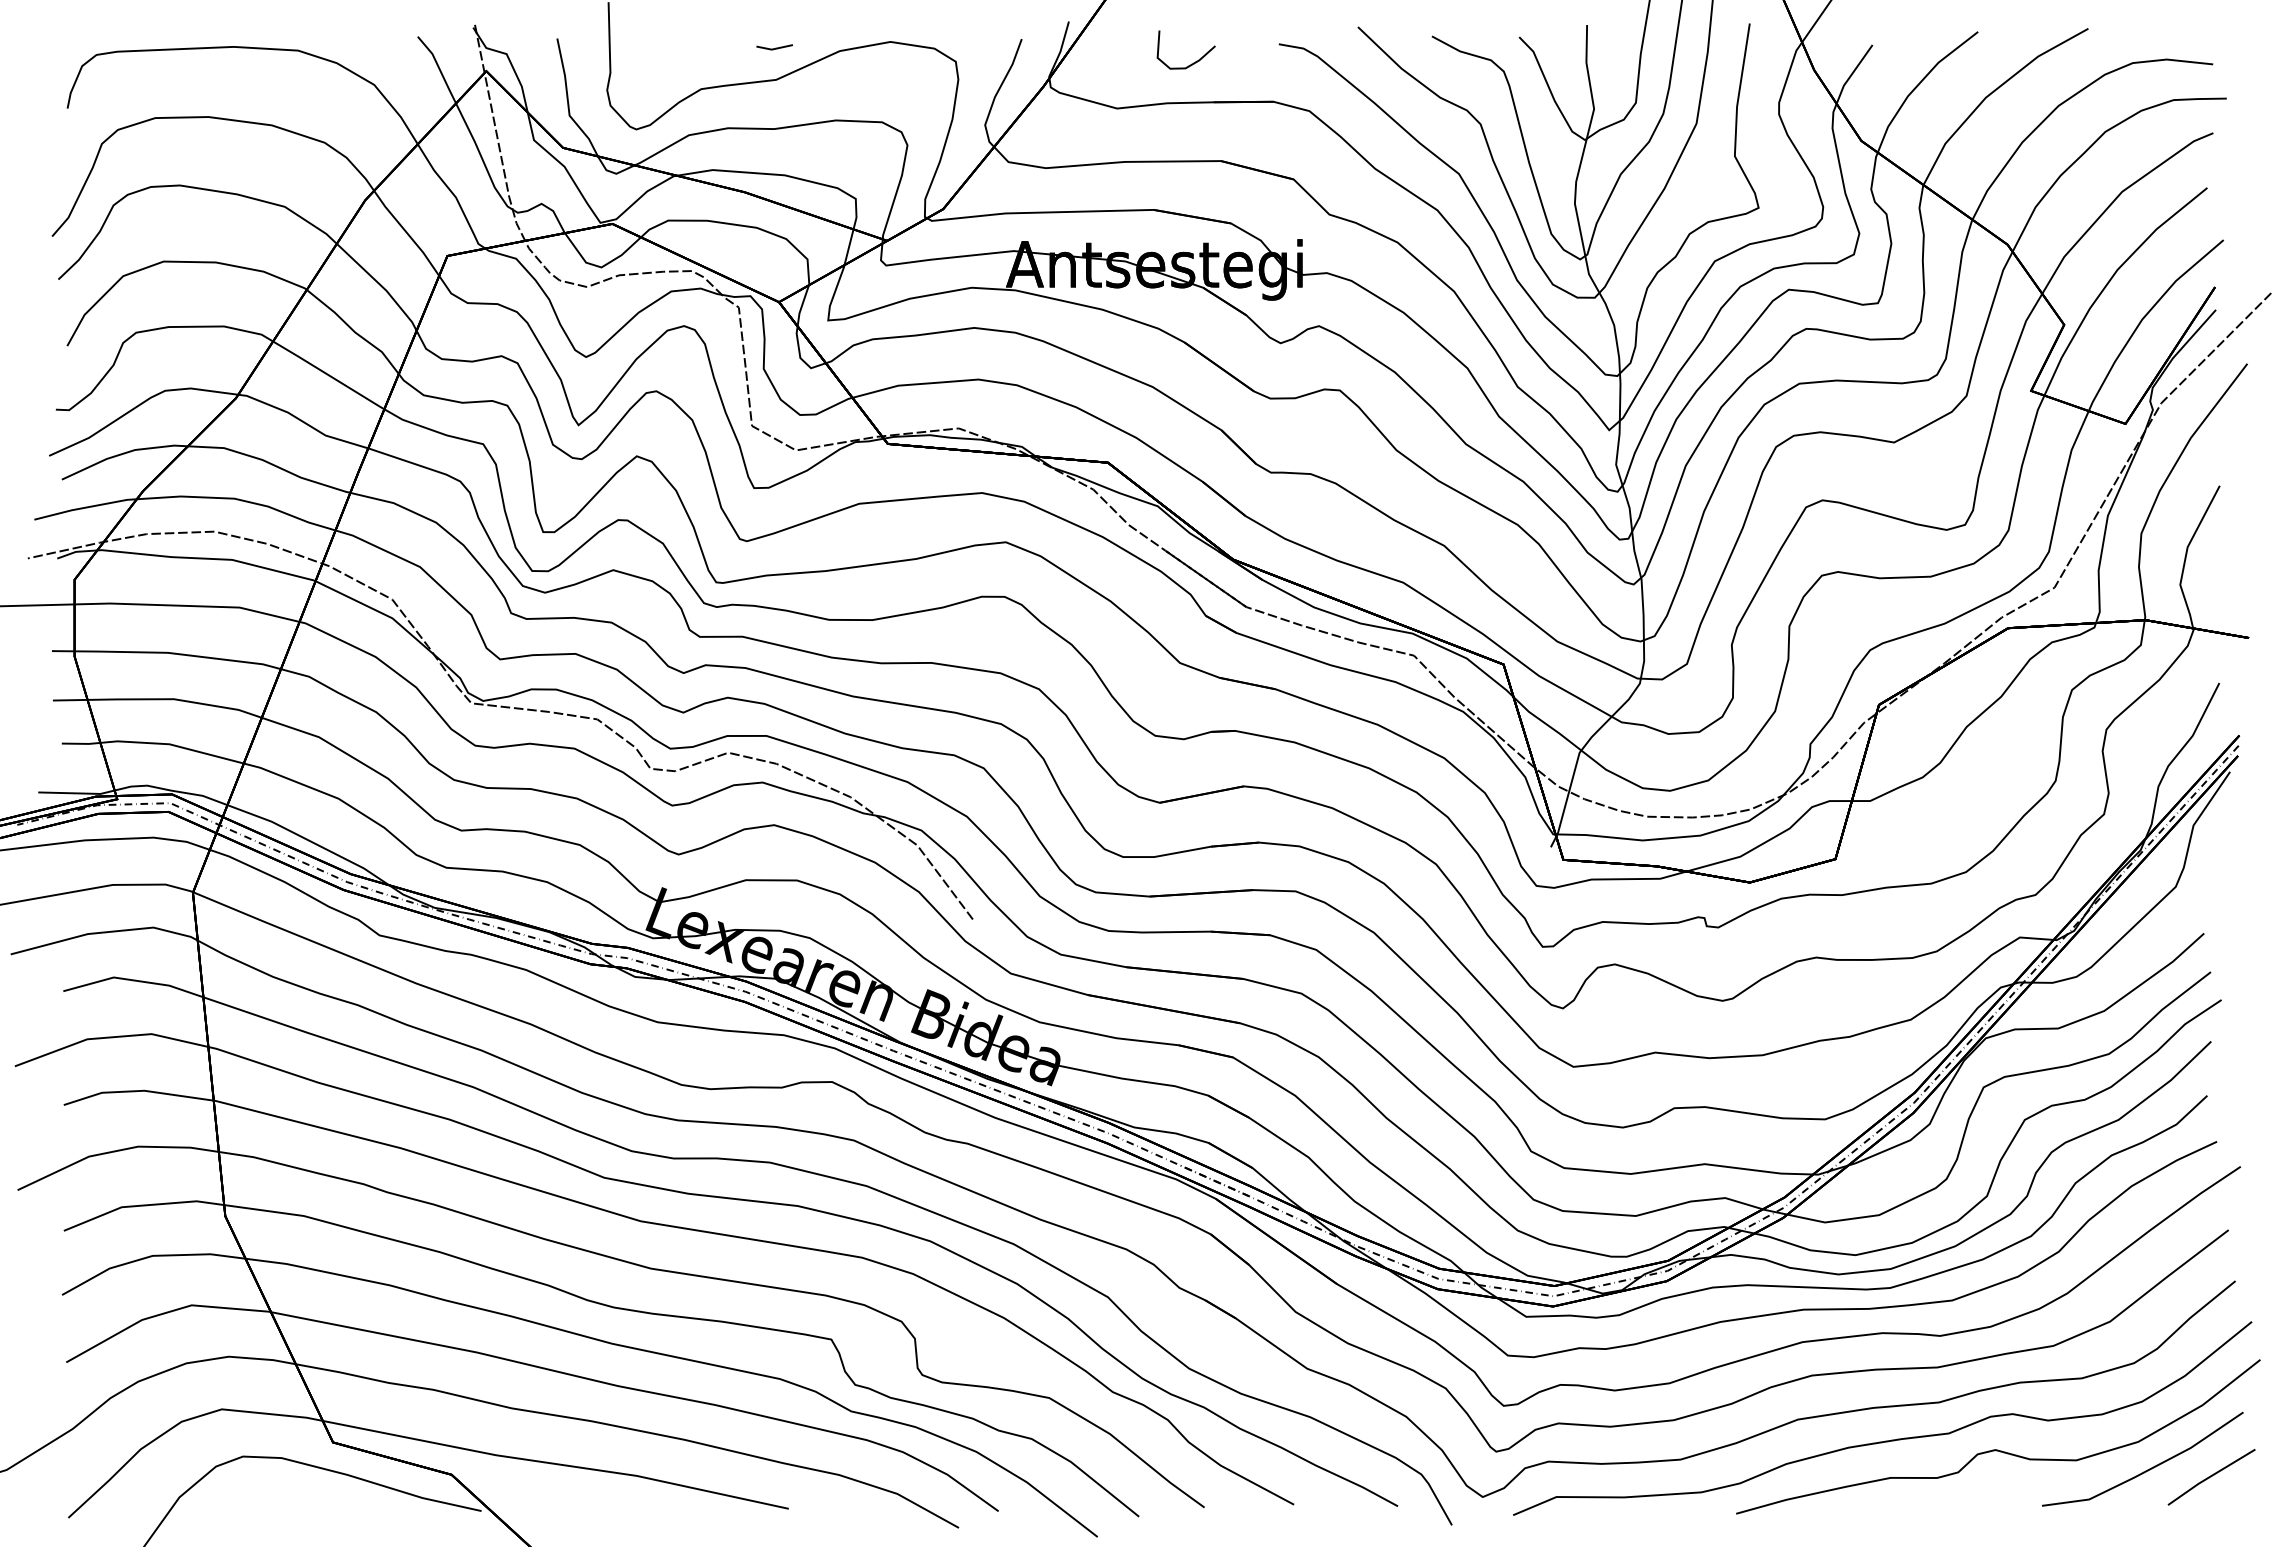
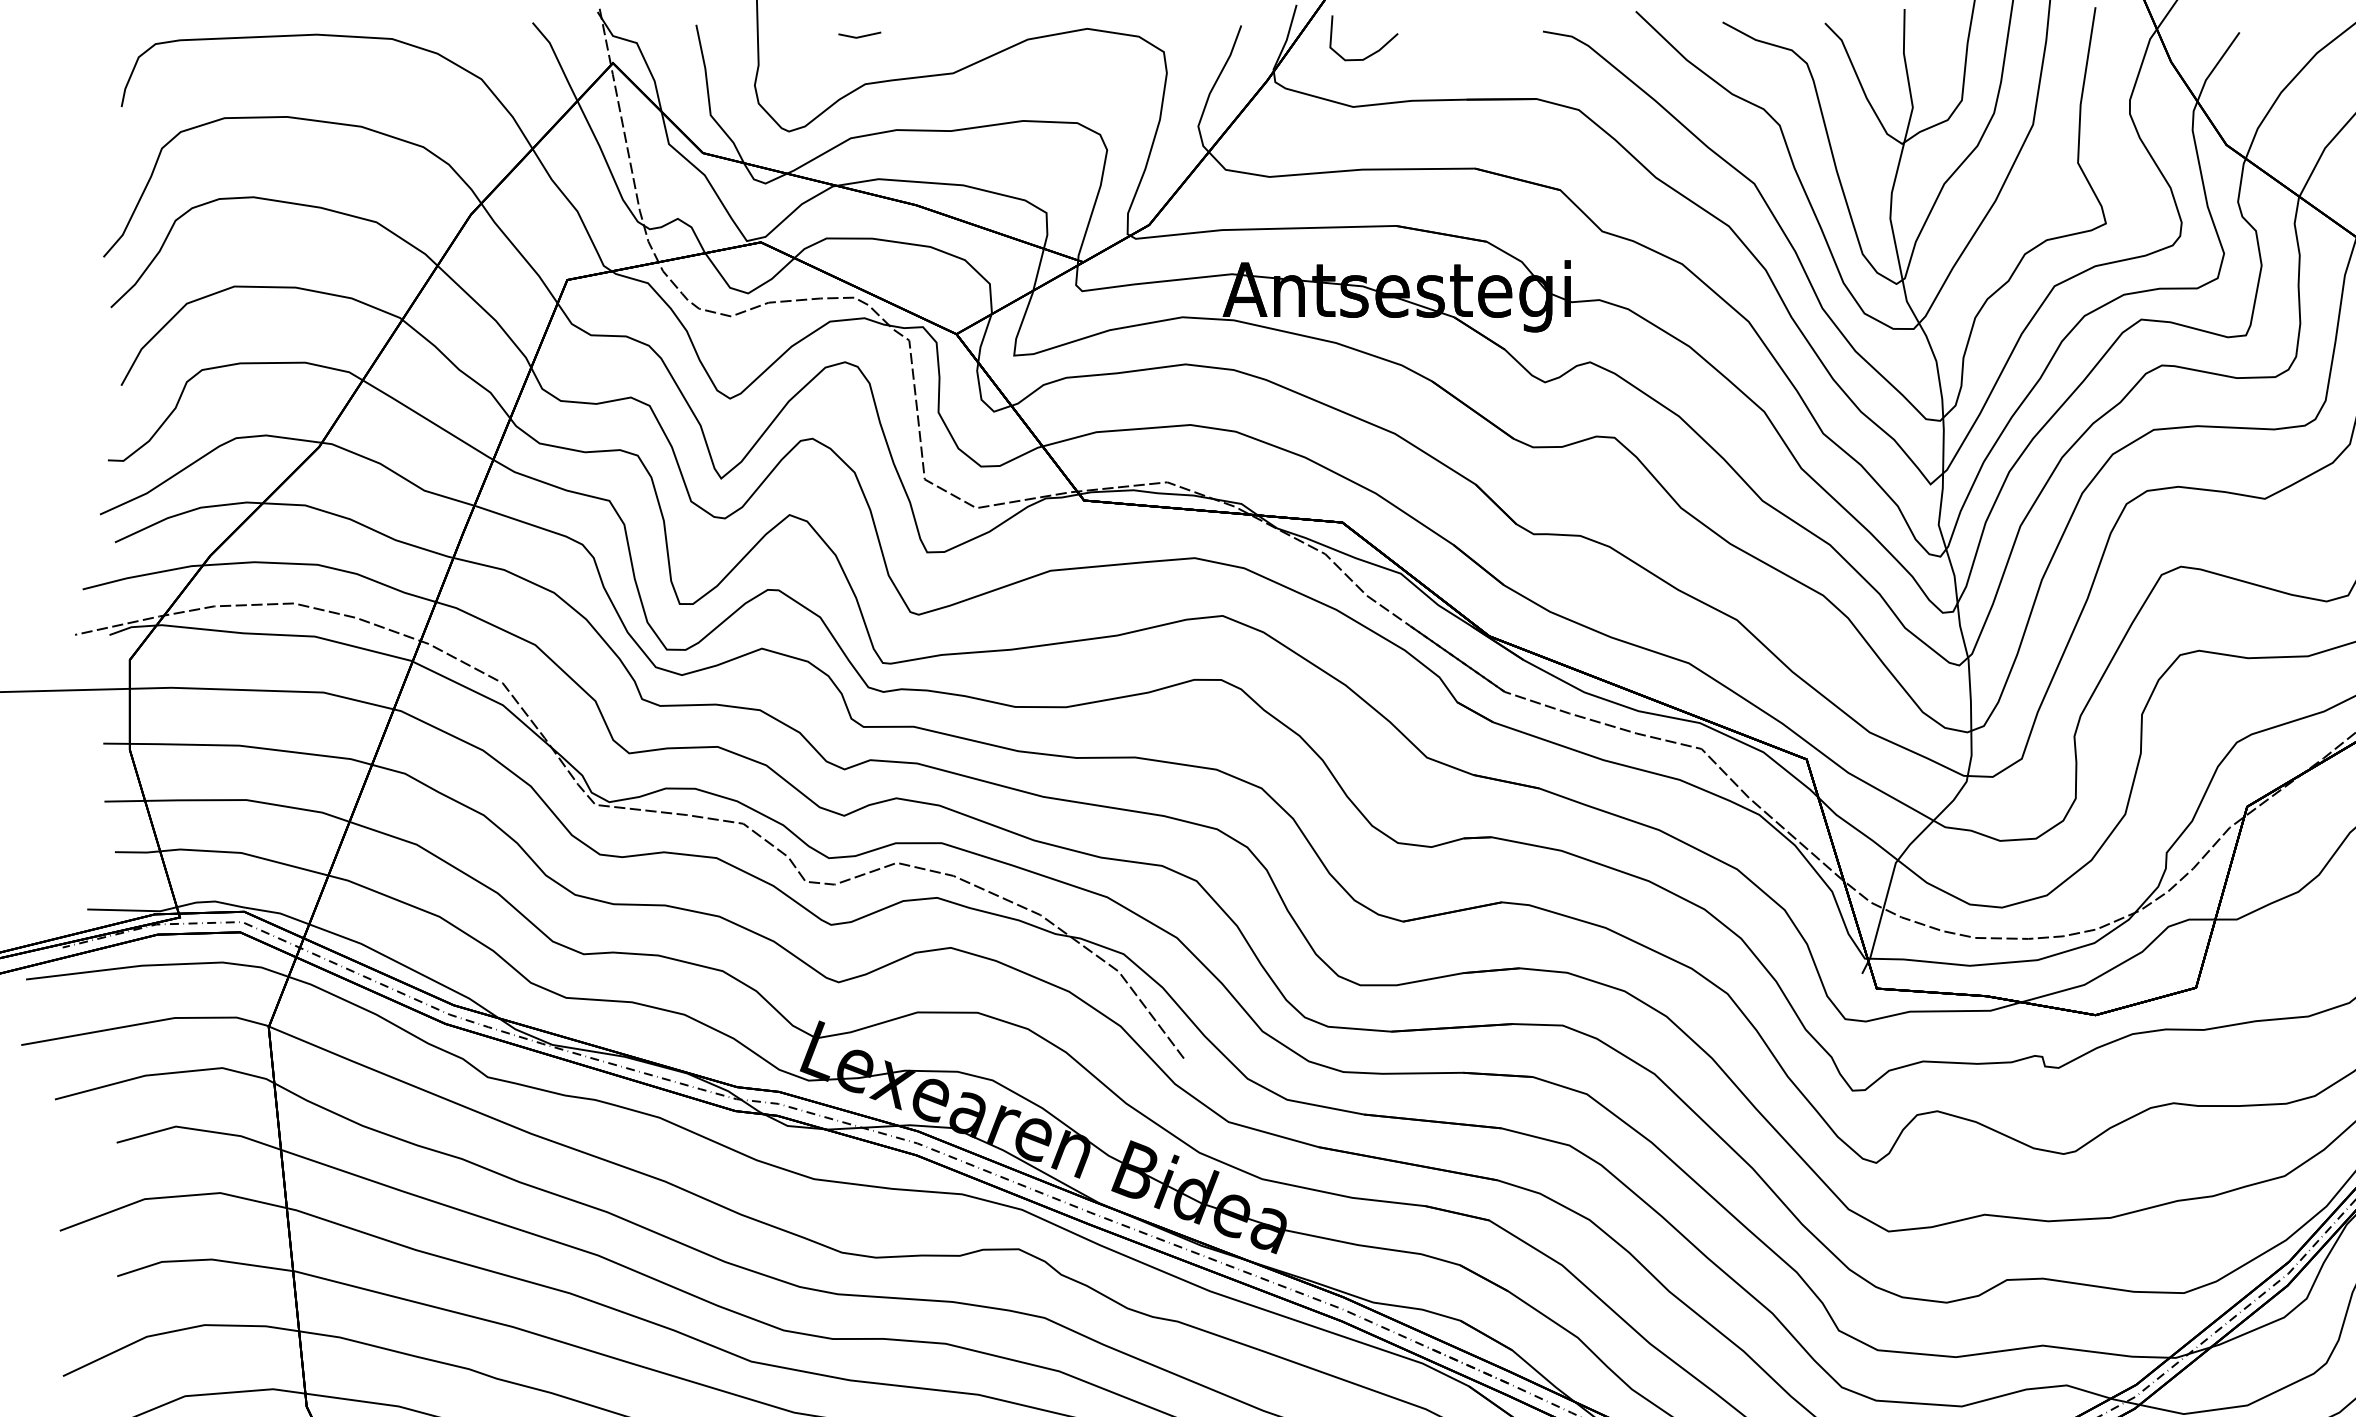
line: (775, 47) -> (860, 35), moved
curve: (1191, 63) -> (1370, 54), moved

